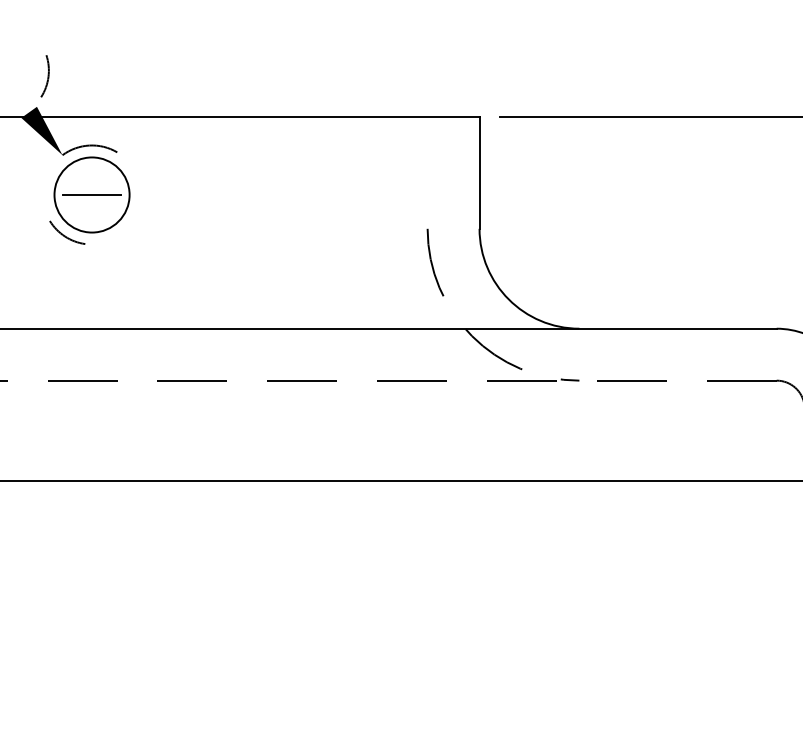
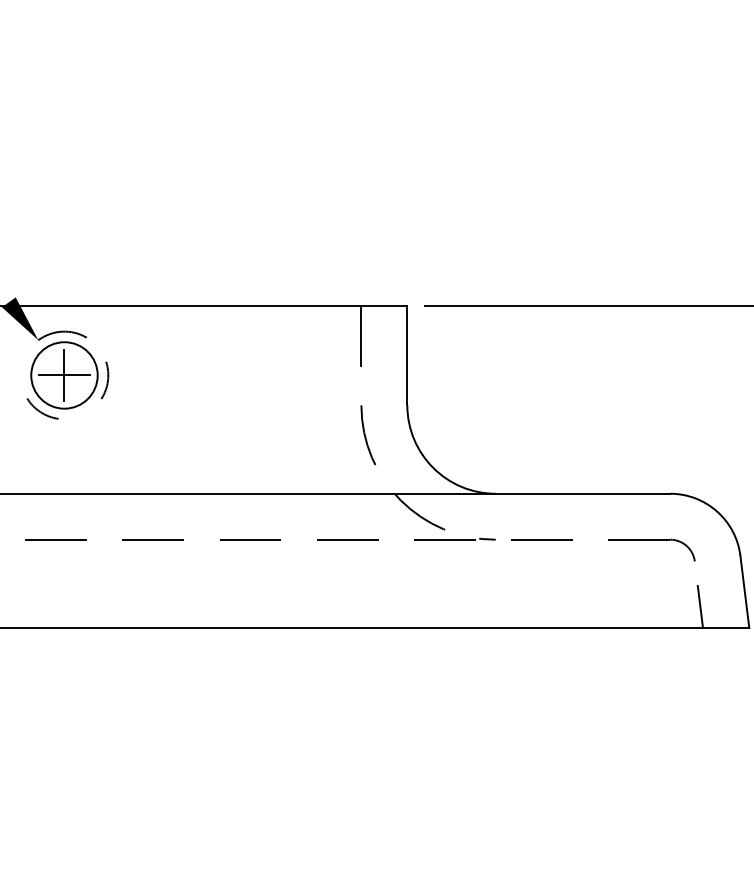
arc: (46, 78) -> (106, 382), moved
line: (427, 150) -> (361, 336), added
line: (92, 195) -> (64, 375), added

